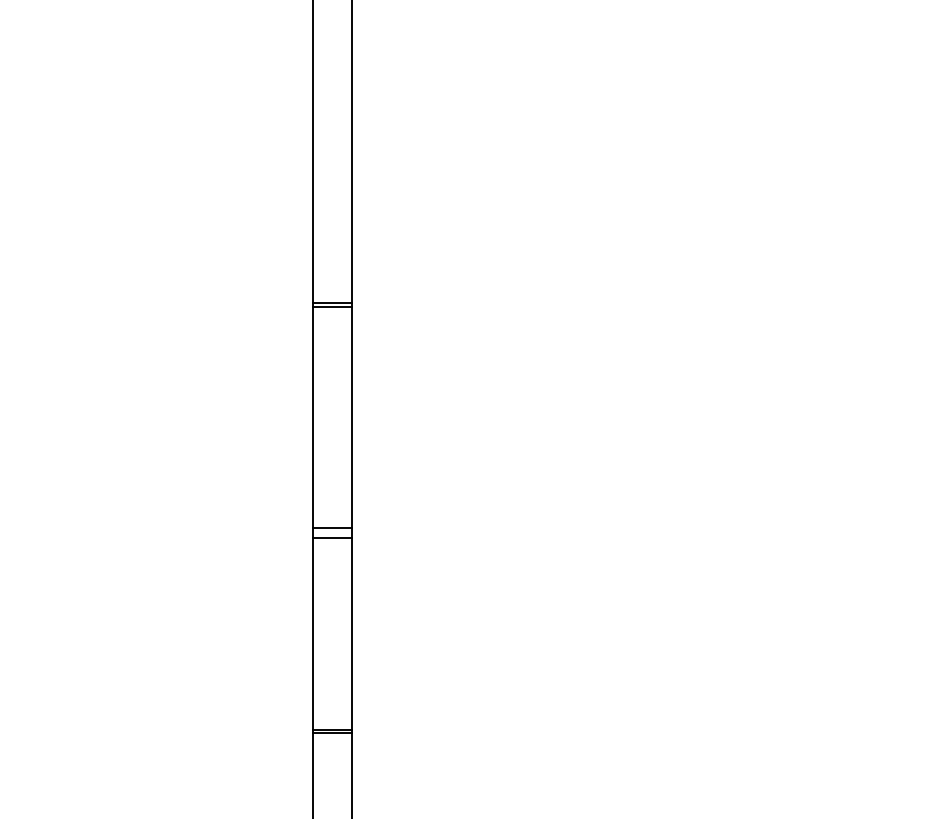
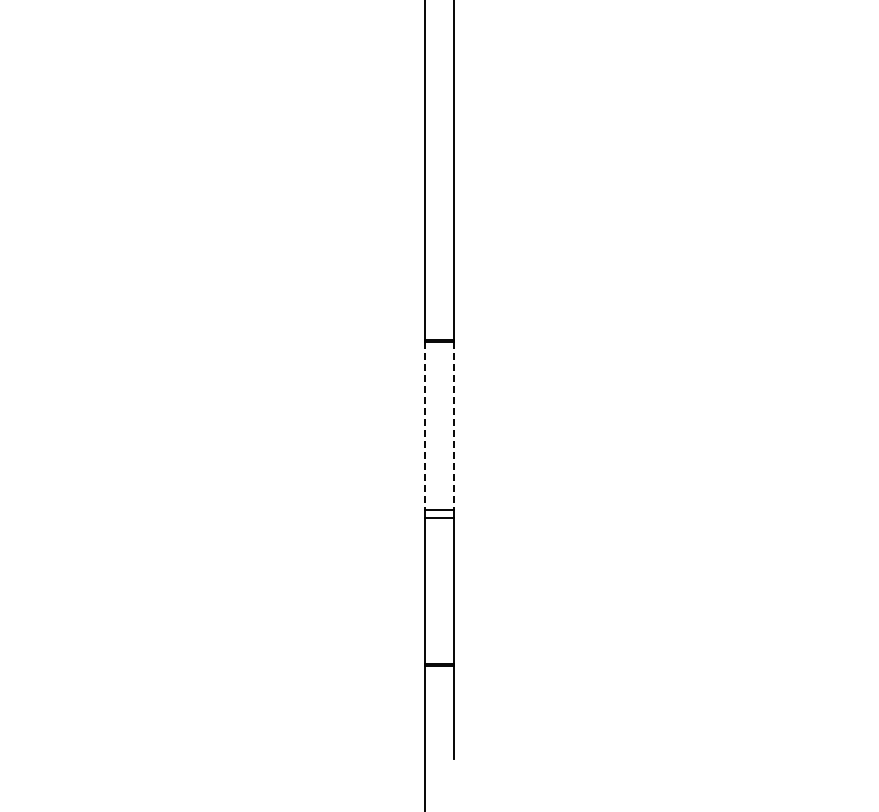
line: (313, 417) -> (424, 426), solid -> dashed
line: (352, 417) -> (454, 426), solid -> dashed

